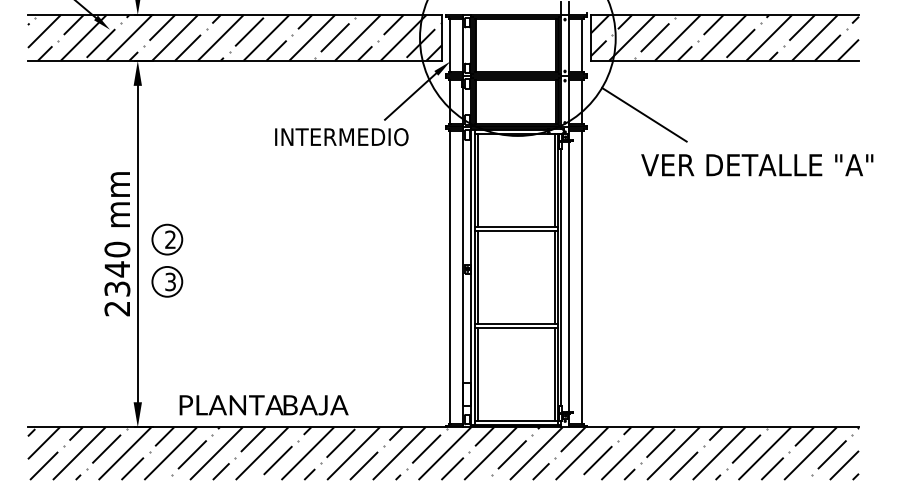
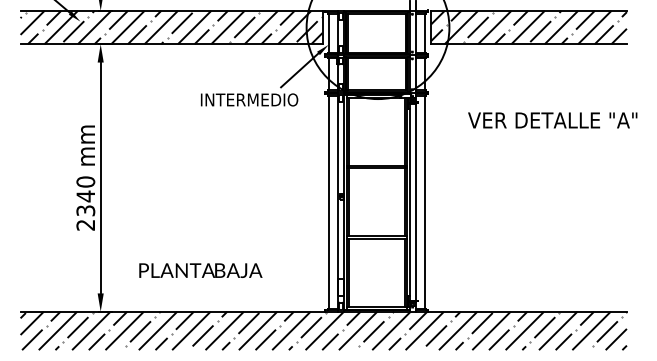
line: (644, 114) -> (470, 83), removed
part: (166, 261) -> (121, 190), removed
text: (263, 405) -> (200, 270), moved

